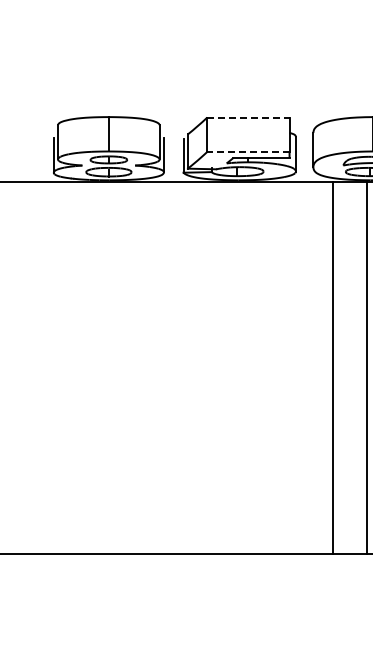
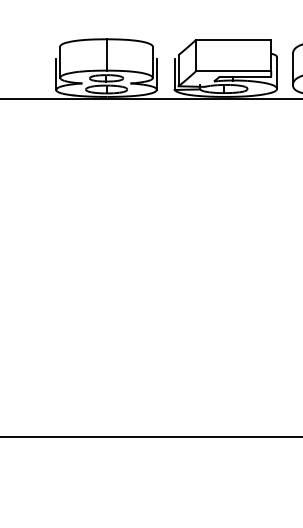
line: (248, 117) -> (233, 39), dashed -> solid
line: (247, 151) -> (232, 70), dashed -> solid

